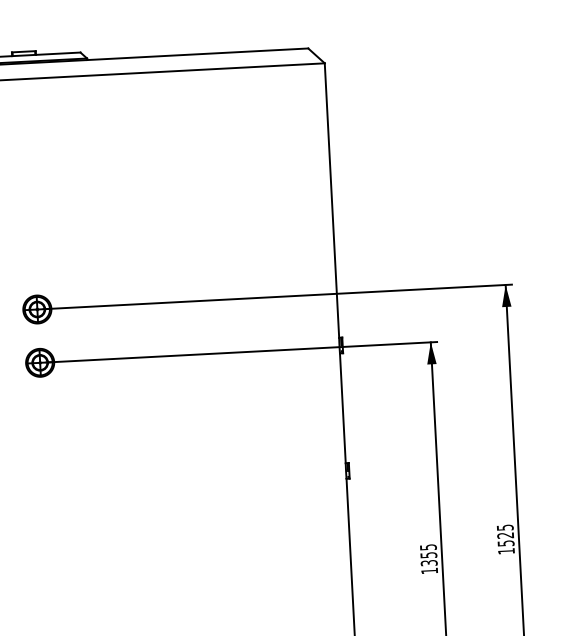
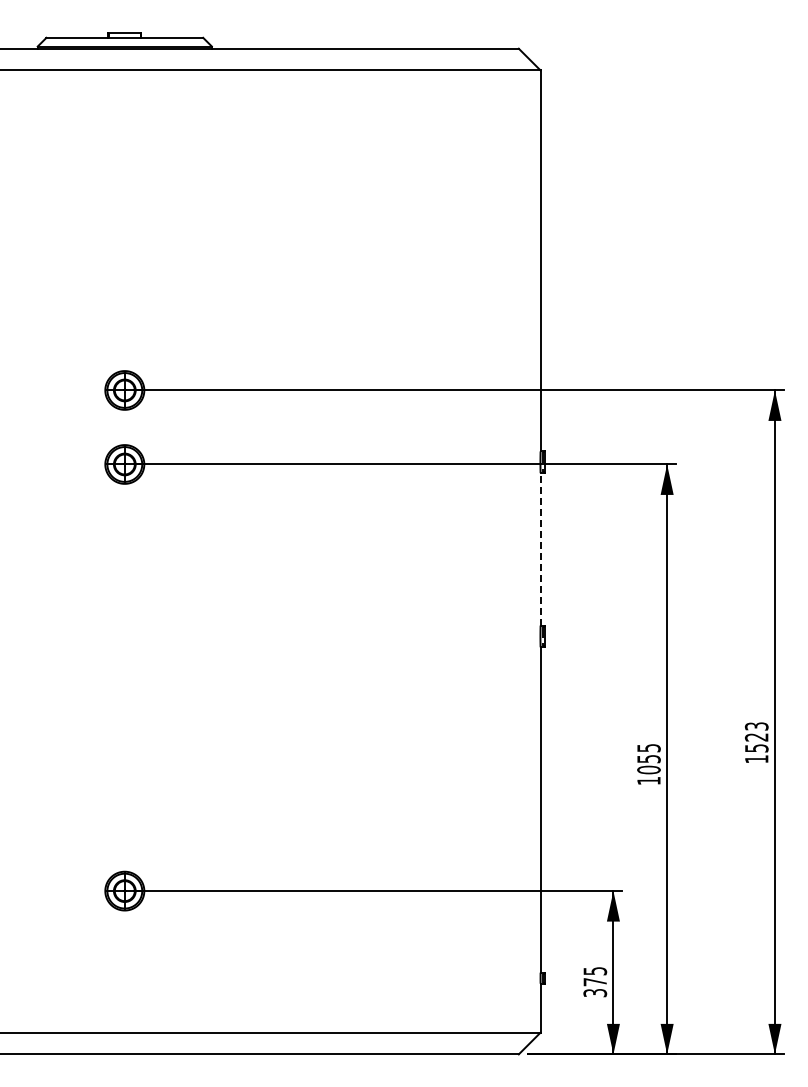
line: (342, 407) -> (540, 548), solid -> dashed
text: (504, 527) -> (755, 726), 1525 -> 1523
text: (428, 562) -> (648, 769), 1355 -> 1055

